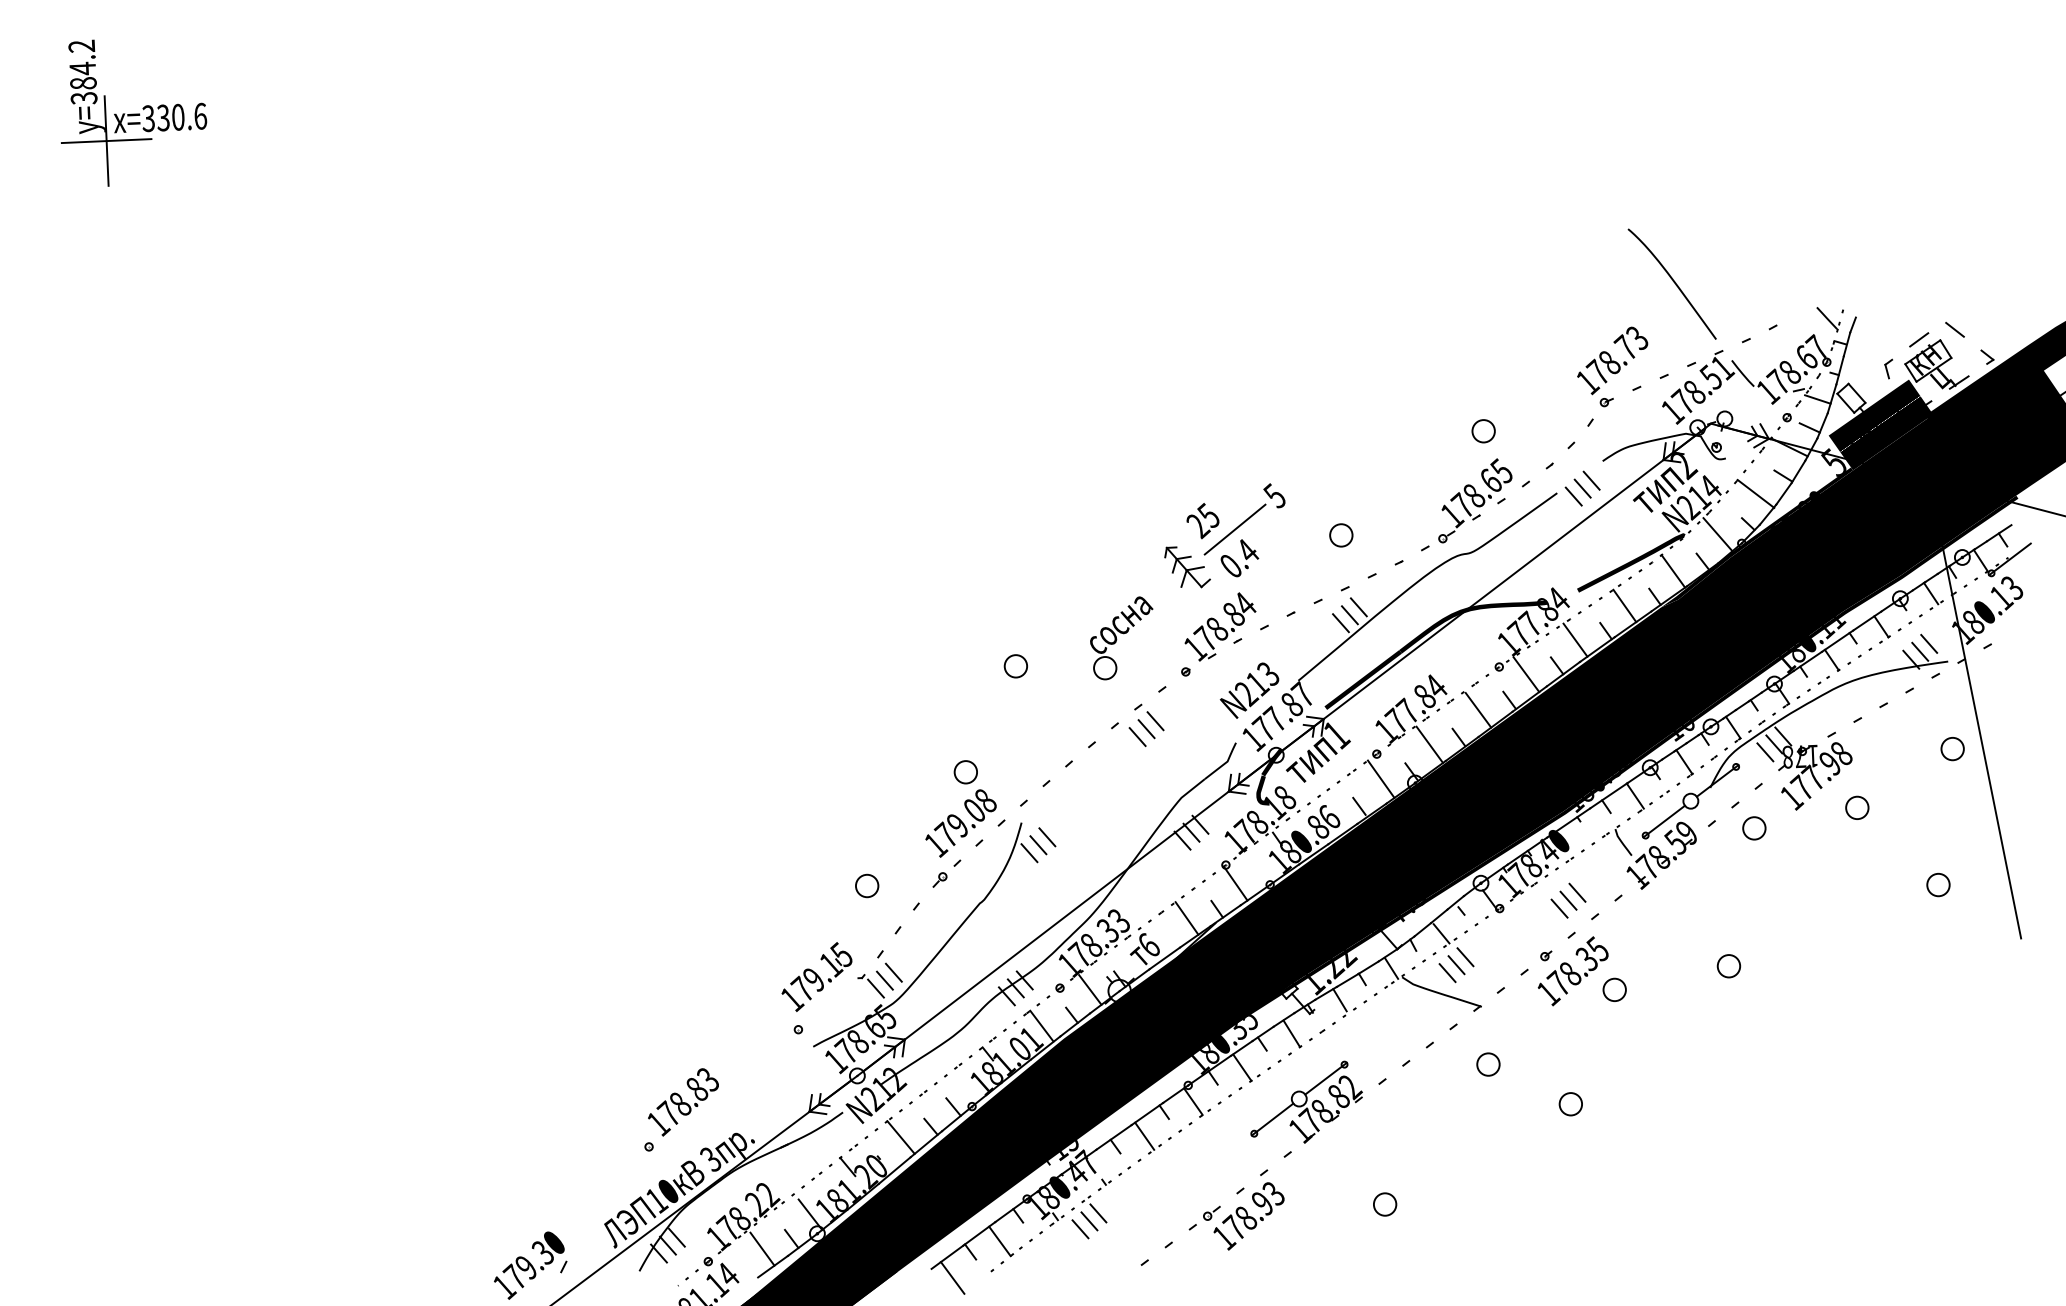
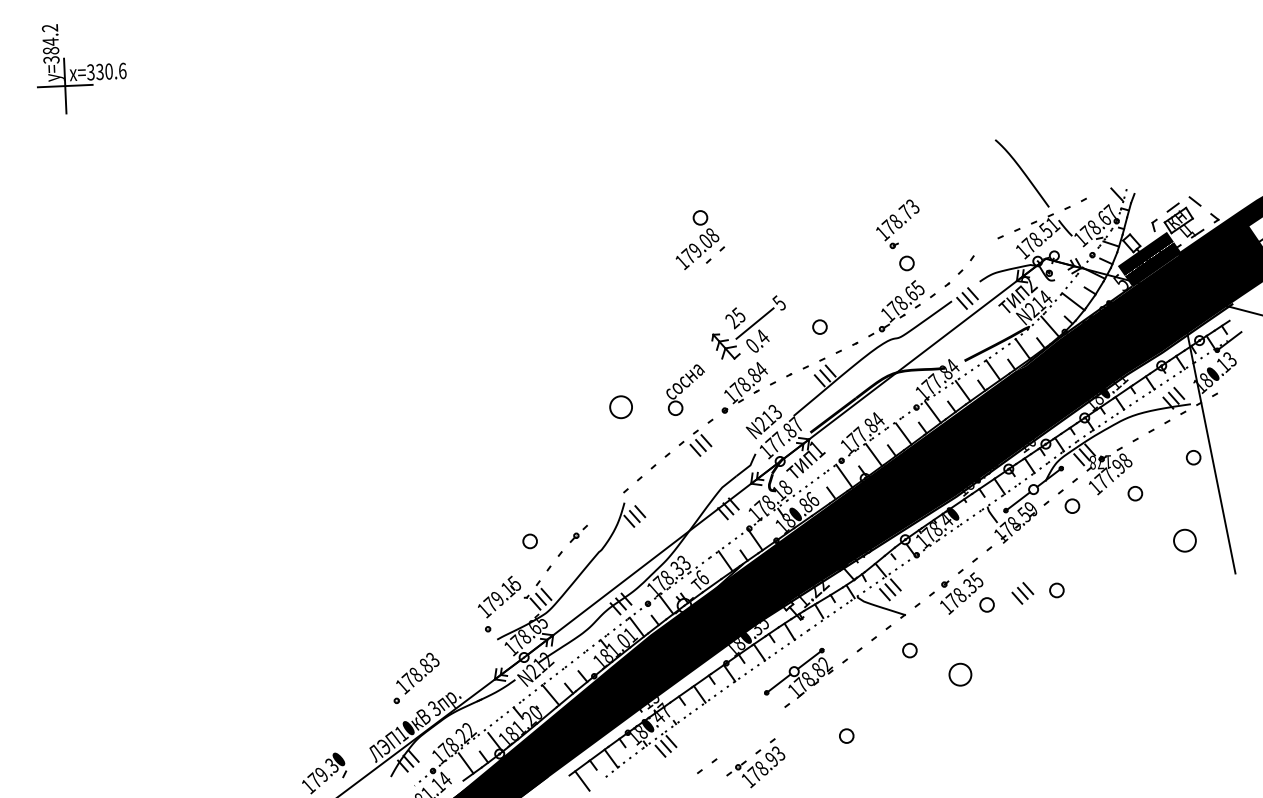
part: (1612, 367) -> (897, 224), moved
part: (1015, 665) -> (620, 406), size x1.6
part: (965, 807) -> (700, 239), moved
part: (1937, 884) -> (1184, 540), size x1.6
part: (1567, 900) -> (1022, 593), moved
part: (1569, 1103) -> (959, 674), size x1.6
part: (1235, 1210) -> (755, 763), moved

